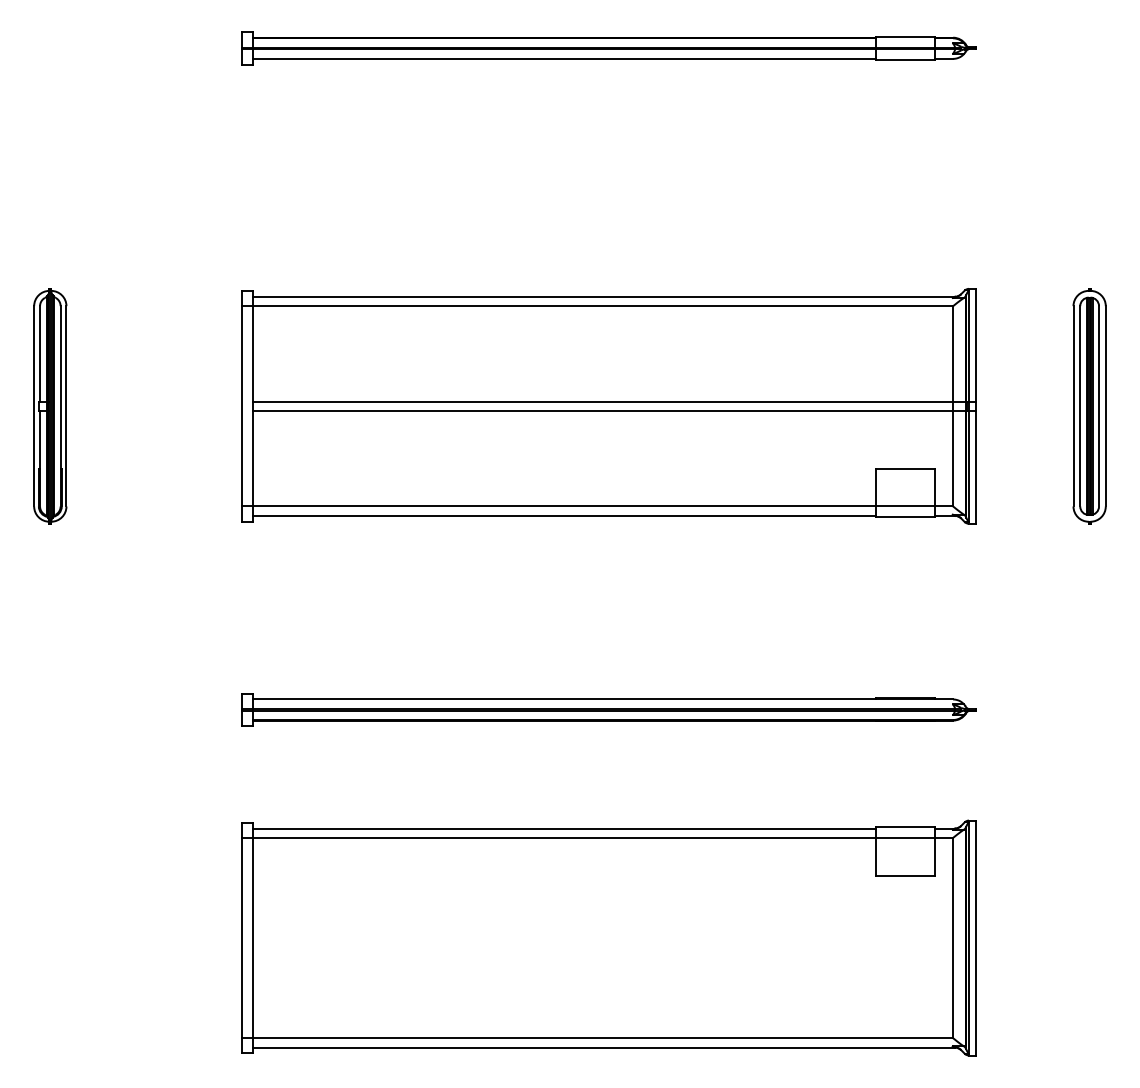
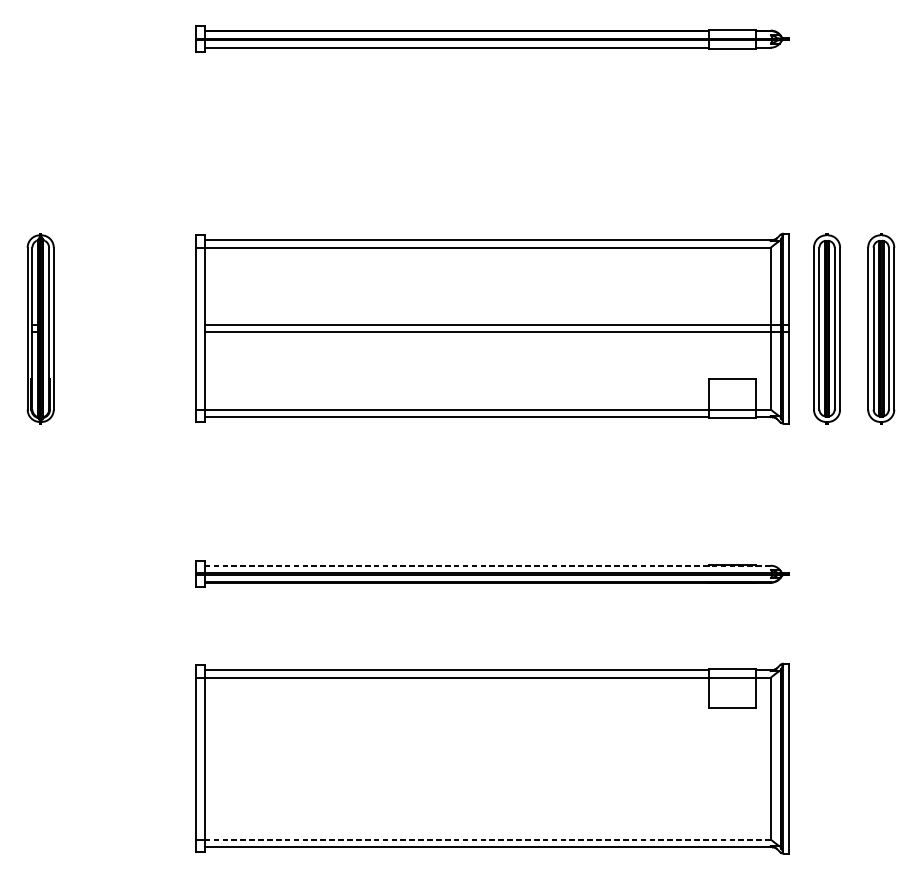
part: (1022, 406) -> (826, 328), added
line: (603, 699) -> (488, 565), solid -> dashed
line: (603, 1038) -> (488, 839), solid -> dashed

